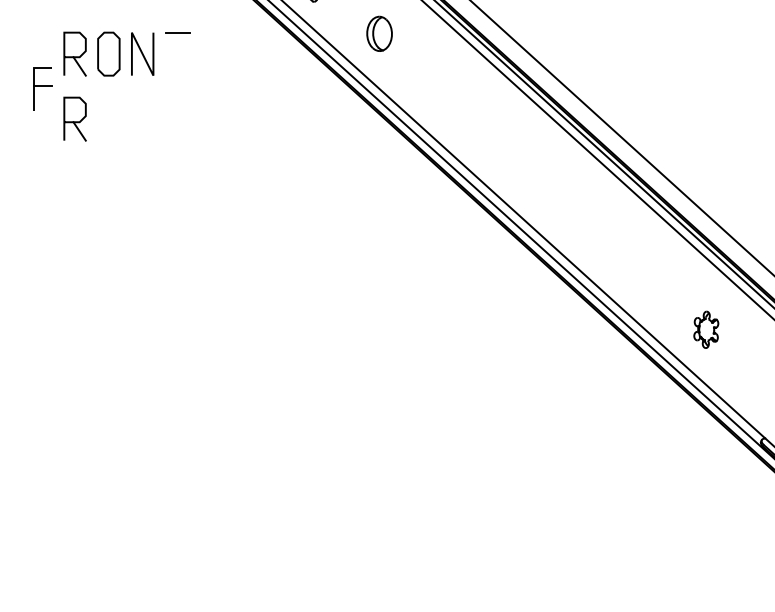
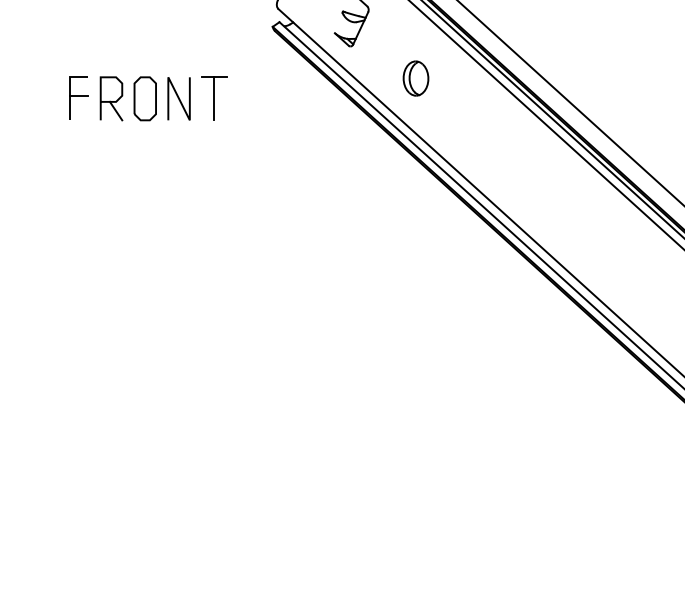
line: (178, 53) -> (214, 98), added
part: (42, 88) -> (78, 98), moved
part: (74, 118) -> (110, 163), removed

